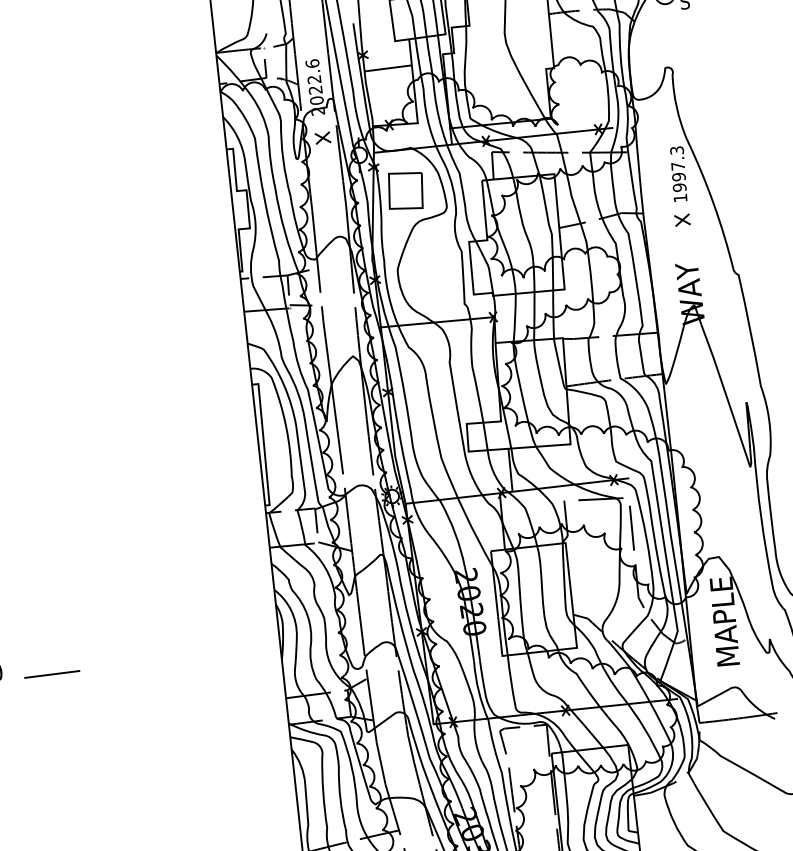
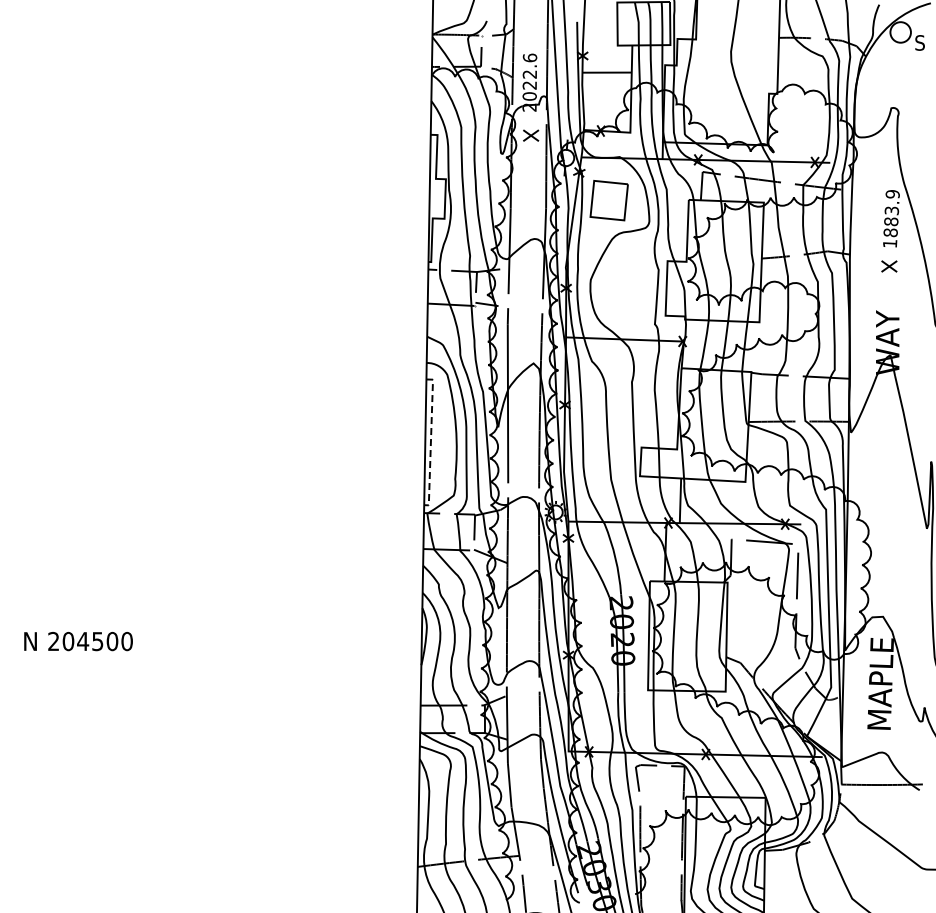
text: (678, 169) -> (891, 213), 1997.3 -> 1883.9
line: (263, 443) -> (430, 441), solid -> dashed
line: (51, 674) -> (183, 650), removed

